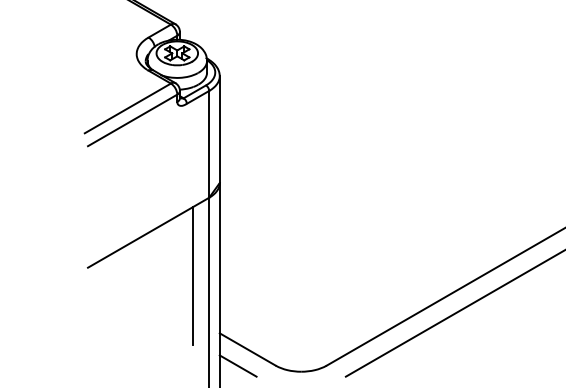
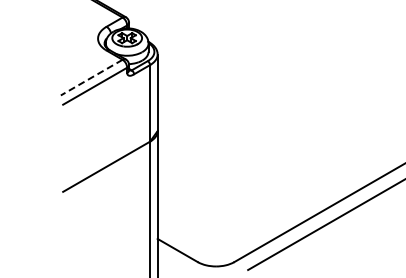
line: (127, 108) -> (91, 77), solid -> dashed
line: (193, 275) -> (138, 197), removed
line: (237, 366) -> (170, 262), removed

